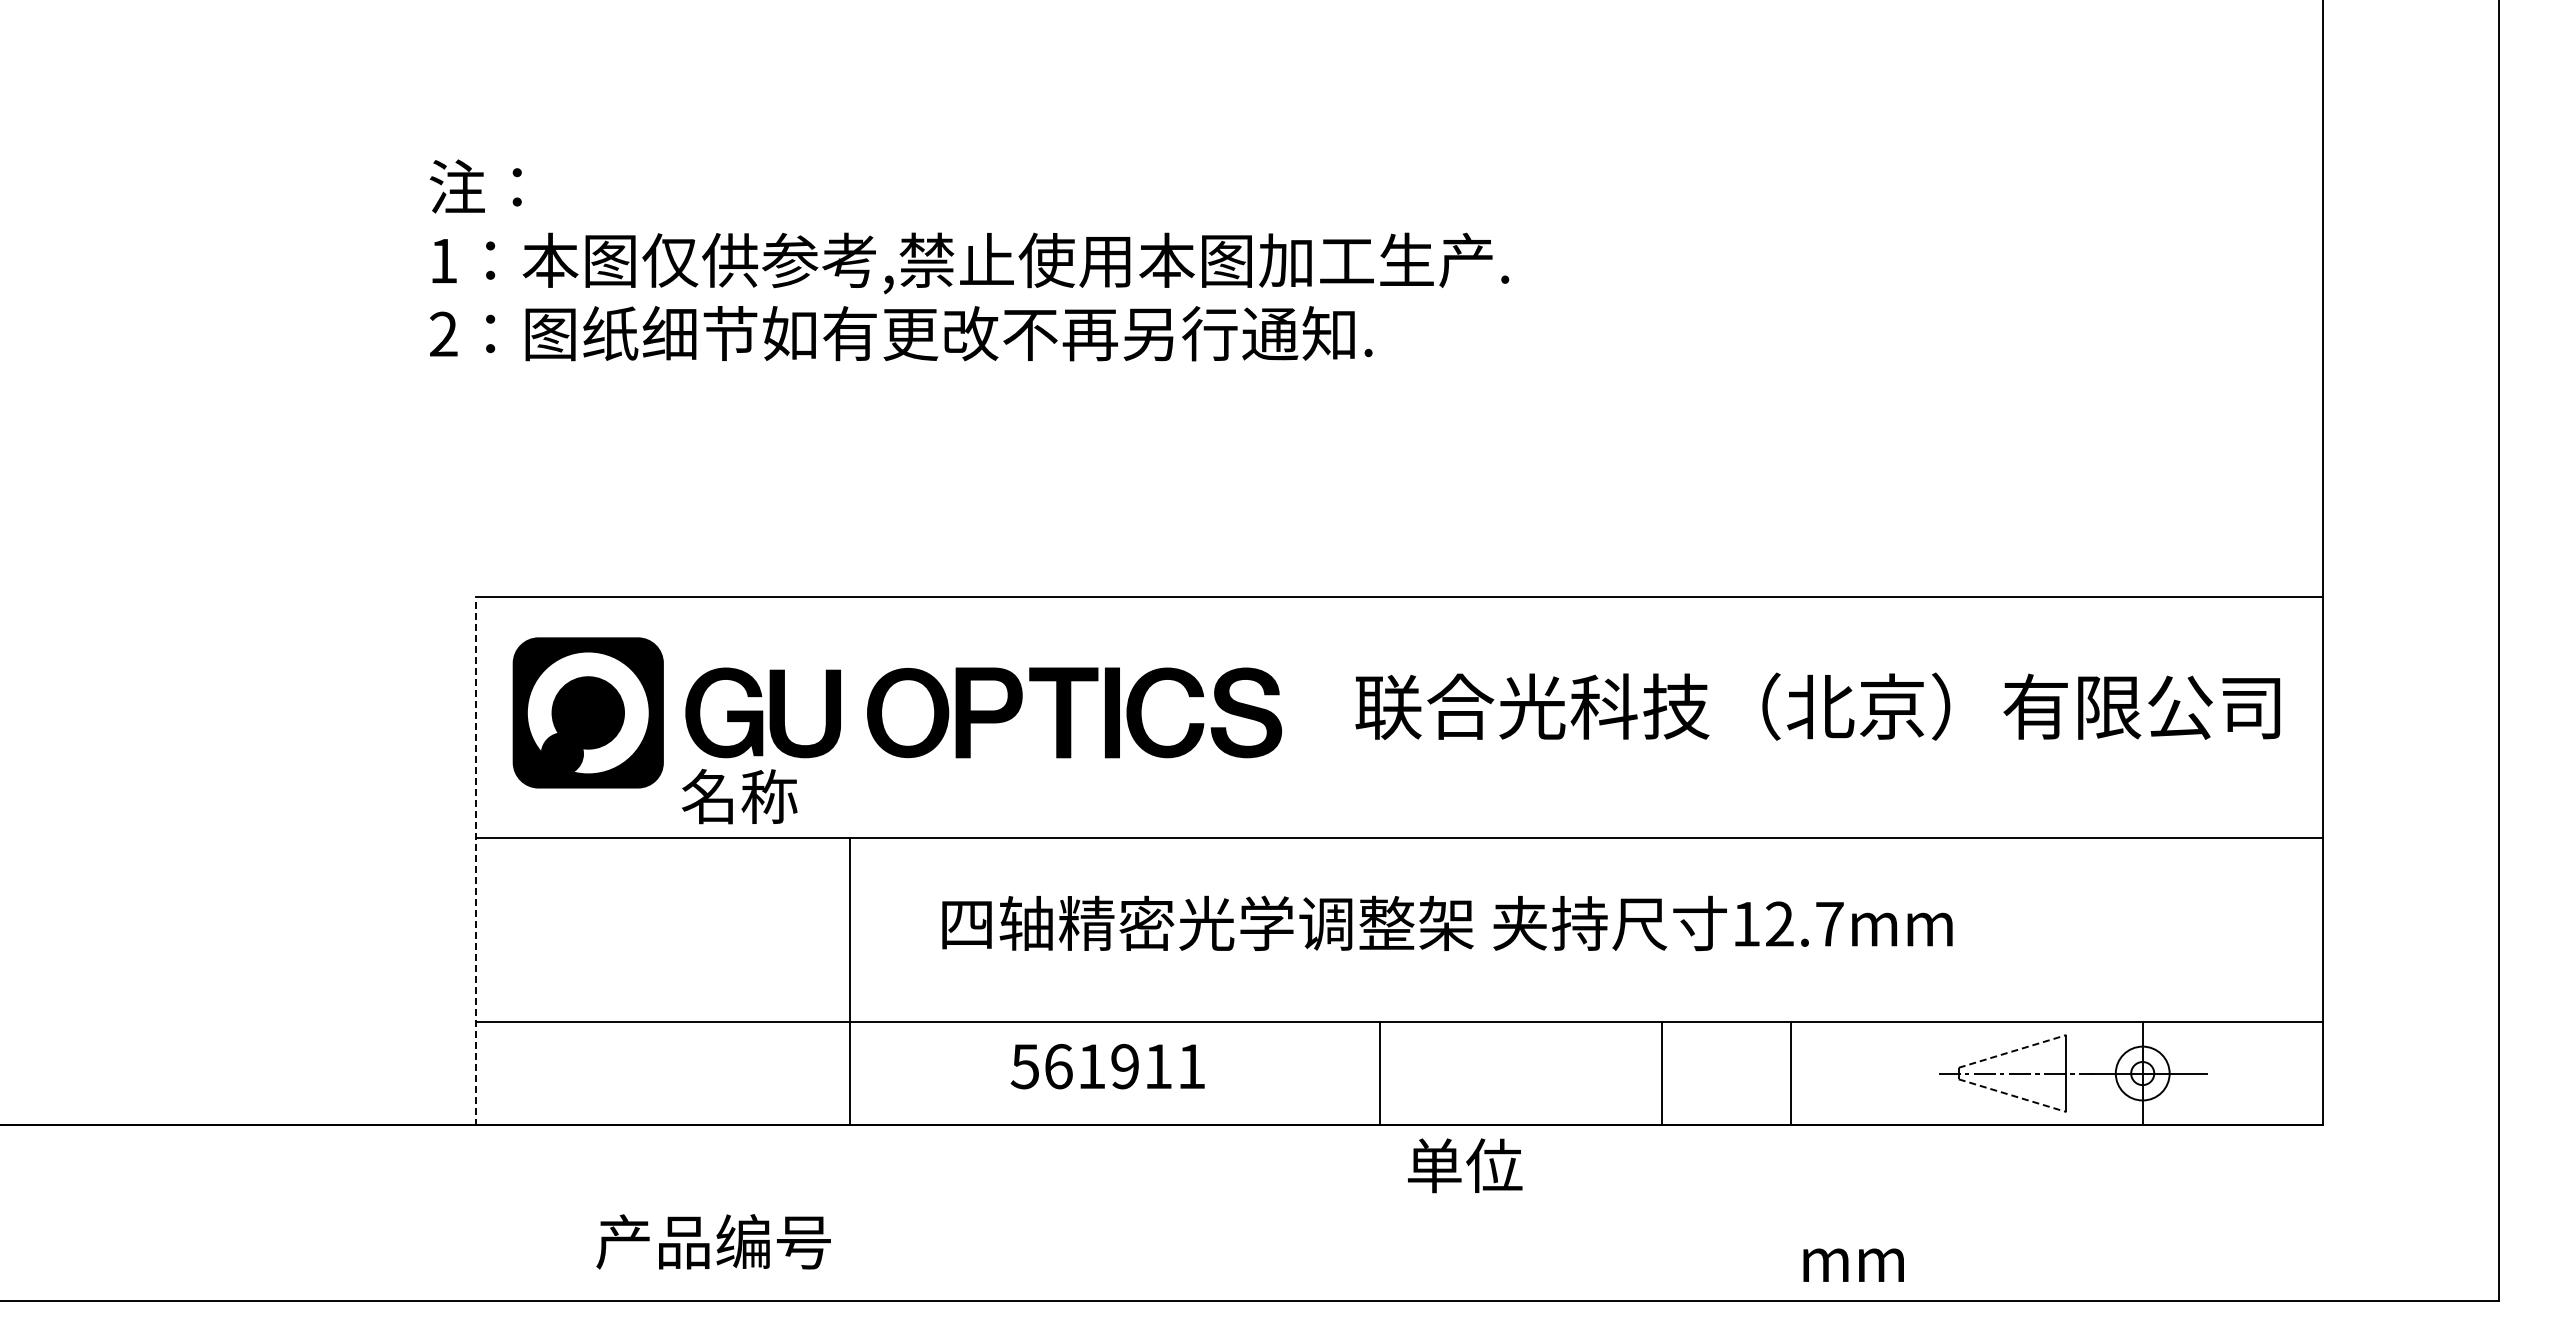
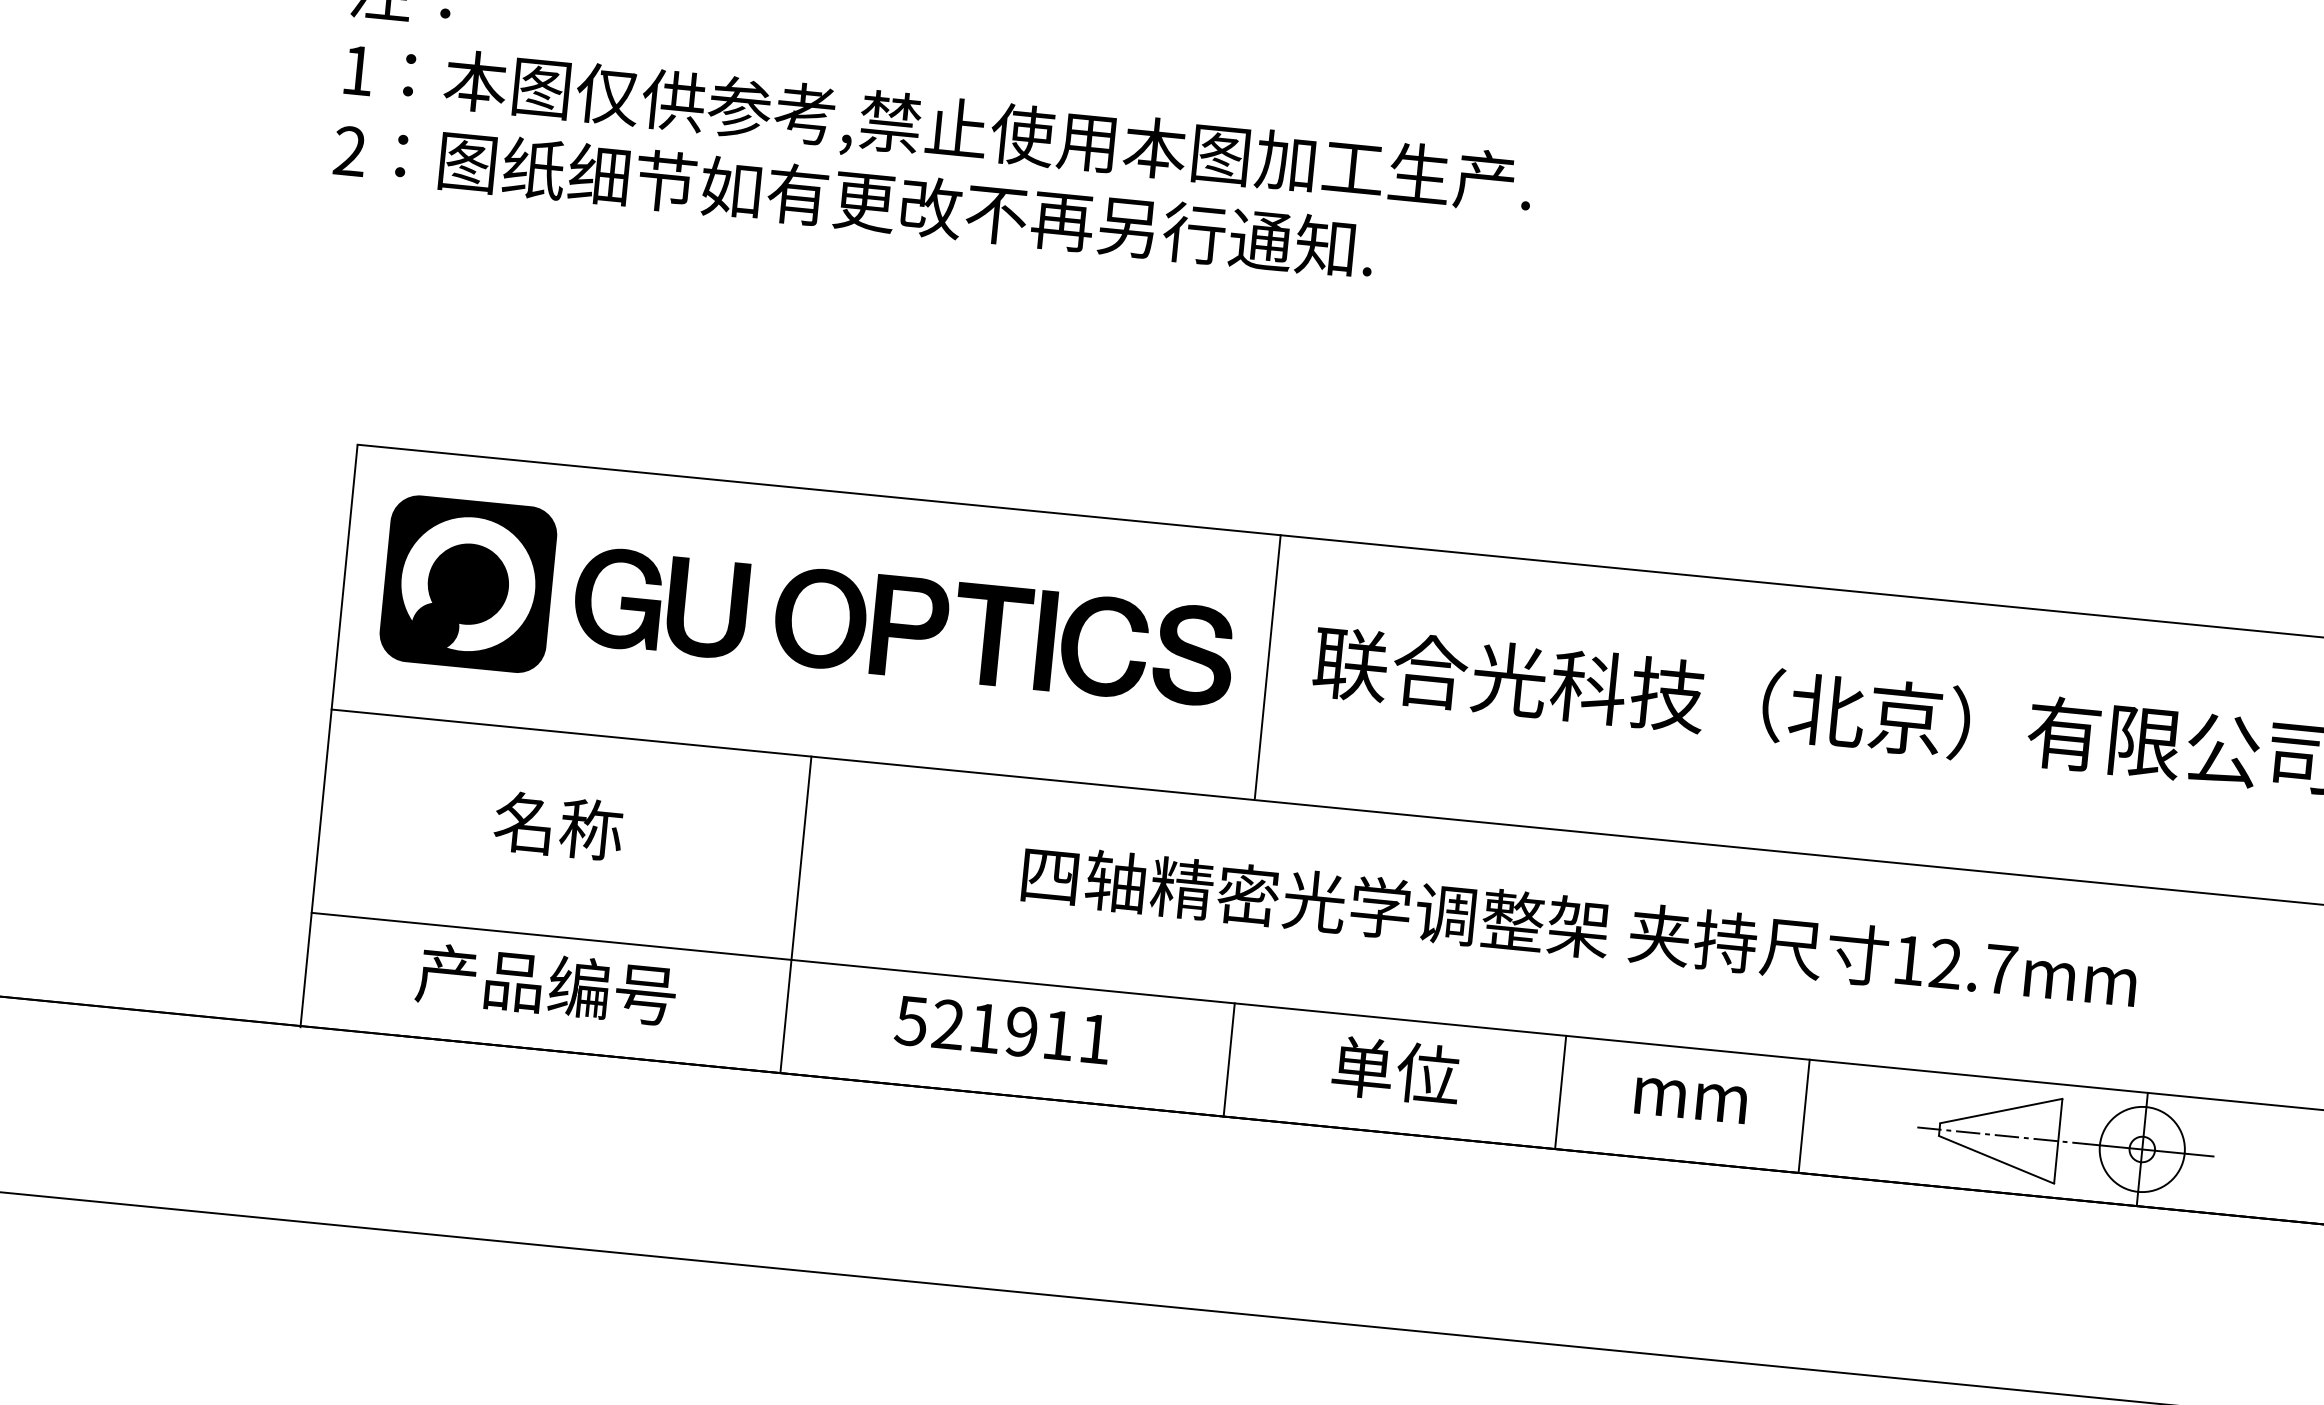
line: (1314, 716) -> (1268, 666), added
text: (739, 796) -> (558, 826), moved
line: (476, 862) -> (329, 736), dashed -> solid
text: (1447, 923) -> (1579, 927), moved
line: (849, 980) -> (795, 913), moved
line: (2013, 1051) -> (2002, 1111), dashed -> solid
text: (1058, 1066) -> (948, 1024), 561911 -> 521911
line: (1380, 1073) -> (1229, 1059), moved
line: (1661, 1073) -> (1560, 1092), moved
line: (1790, 1073) -> (1803, 1116), moved
circle: (2142, 1073) -> (2142, 1149), size x1.43
line: (2013, 1095) -> (1997, 1159), dashed -> solid
text: (1465, 1165) -> (1396, 1070), moved
text: (713, 1241) -> (546, 984), moved
text: (1853, 1264) -> (1690, 1099), moved

